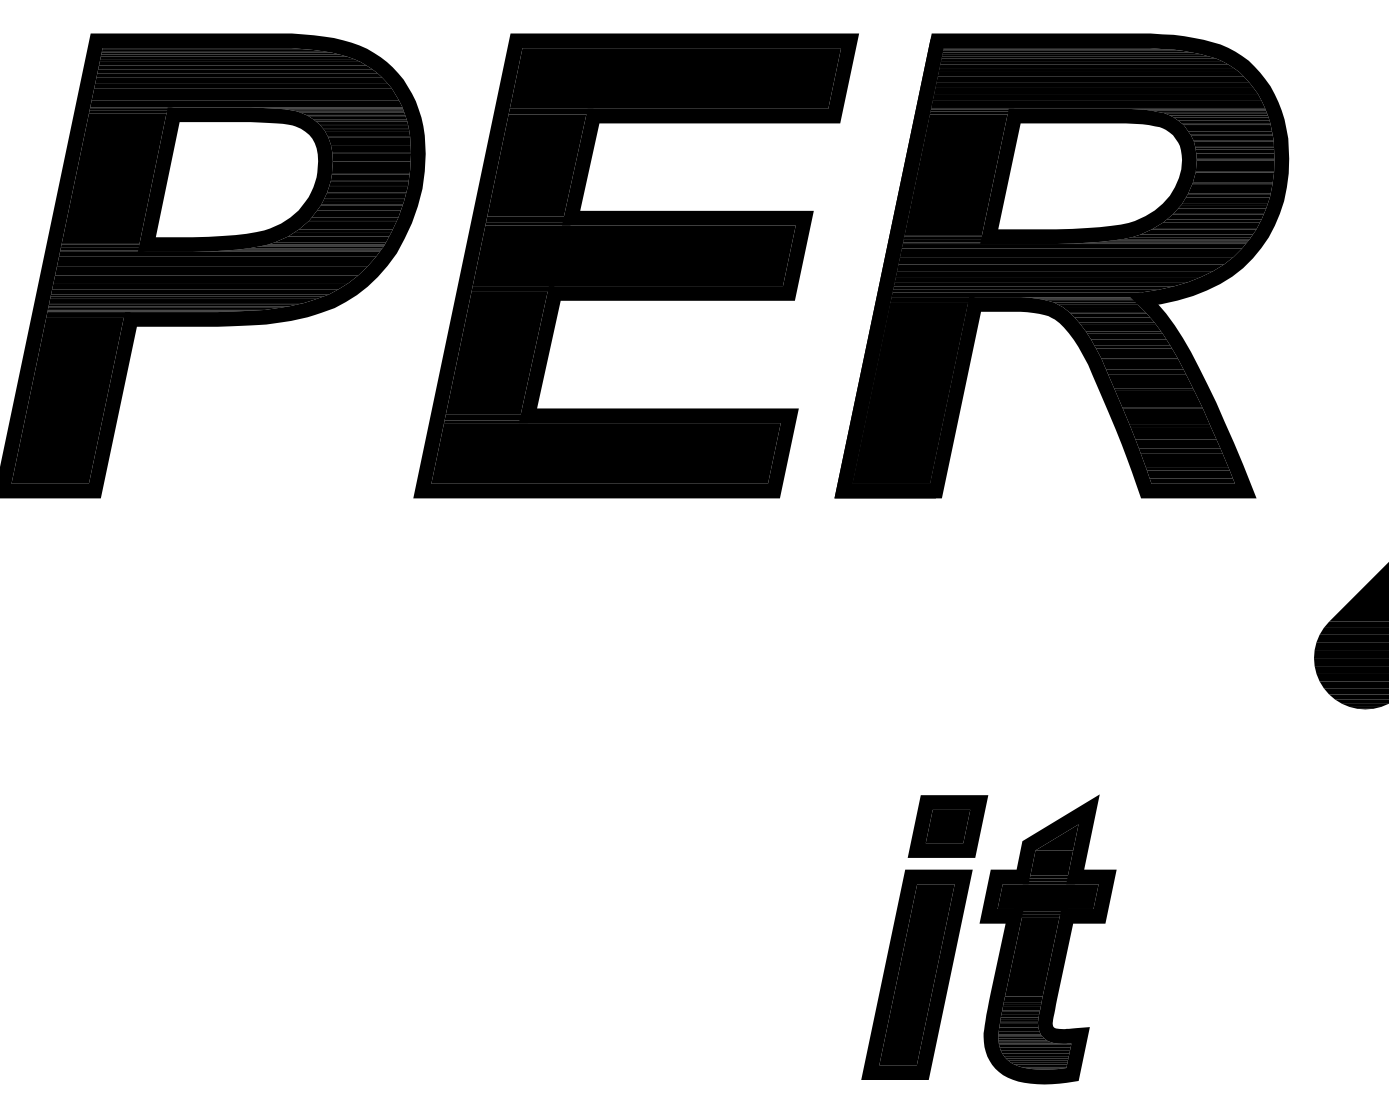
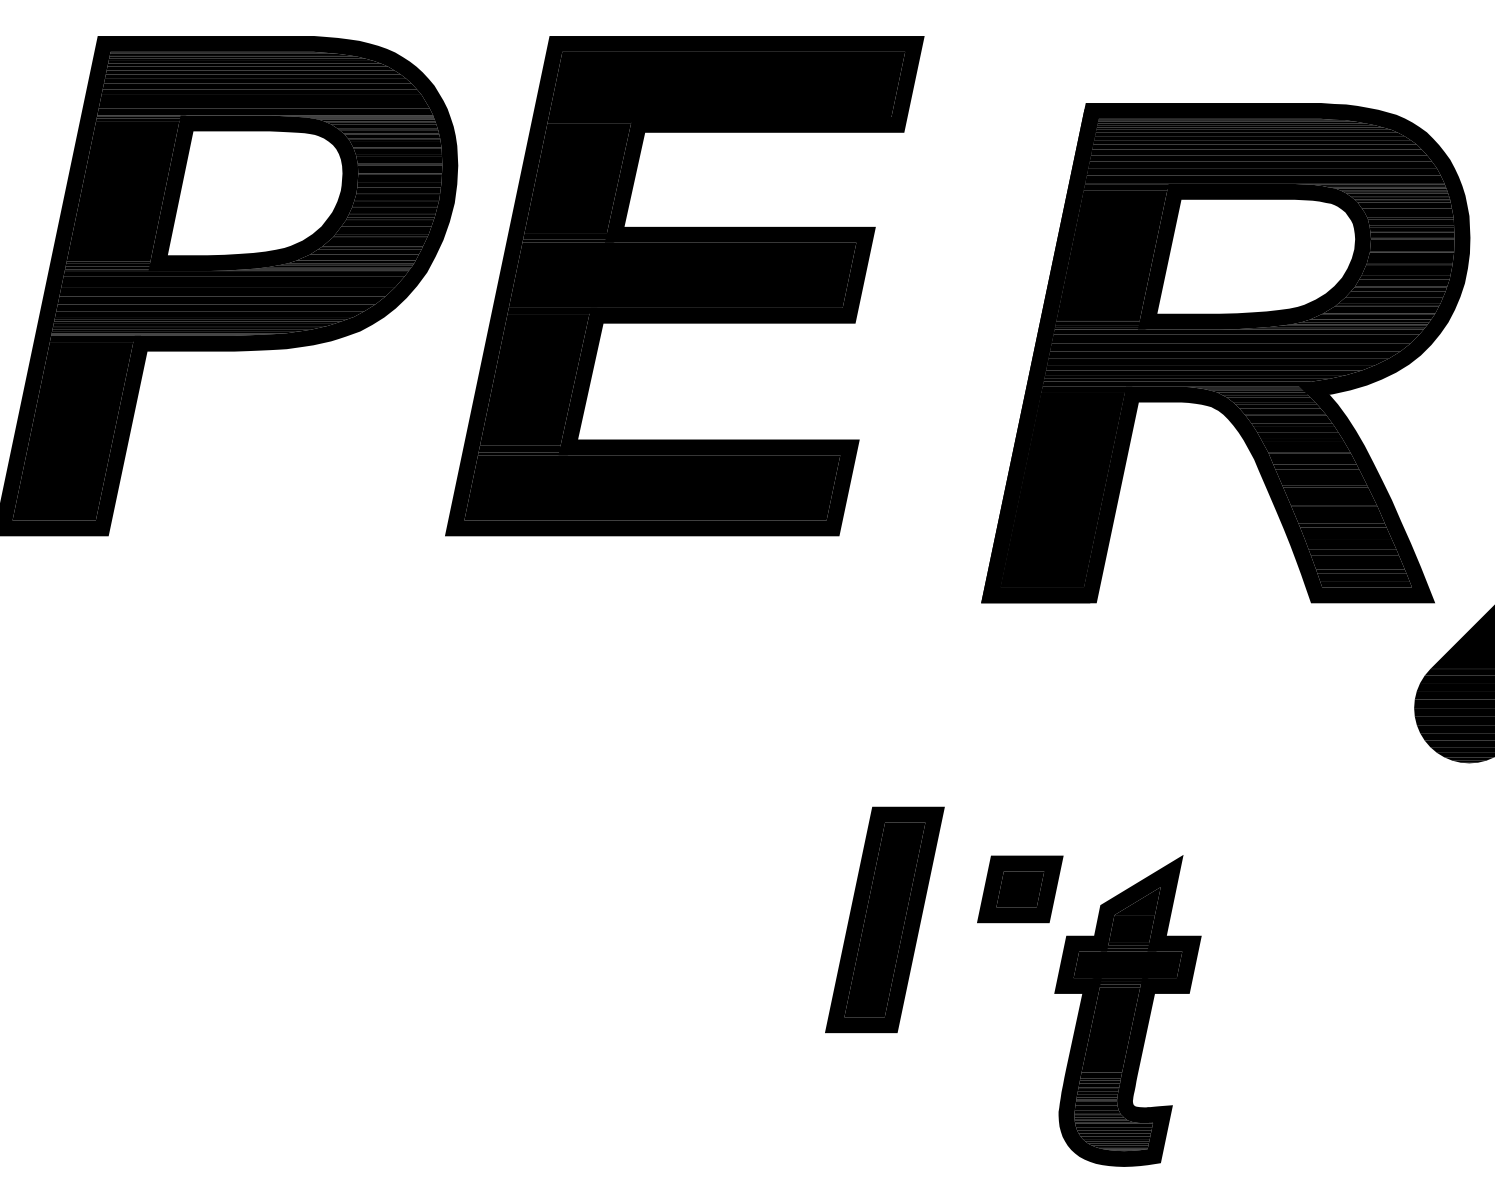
part: (1061, 266) -> (1225, 353), moved
part: (916, 974) -> (884, 919), moved

